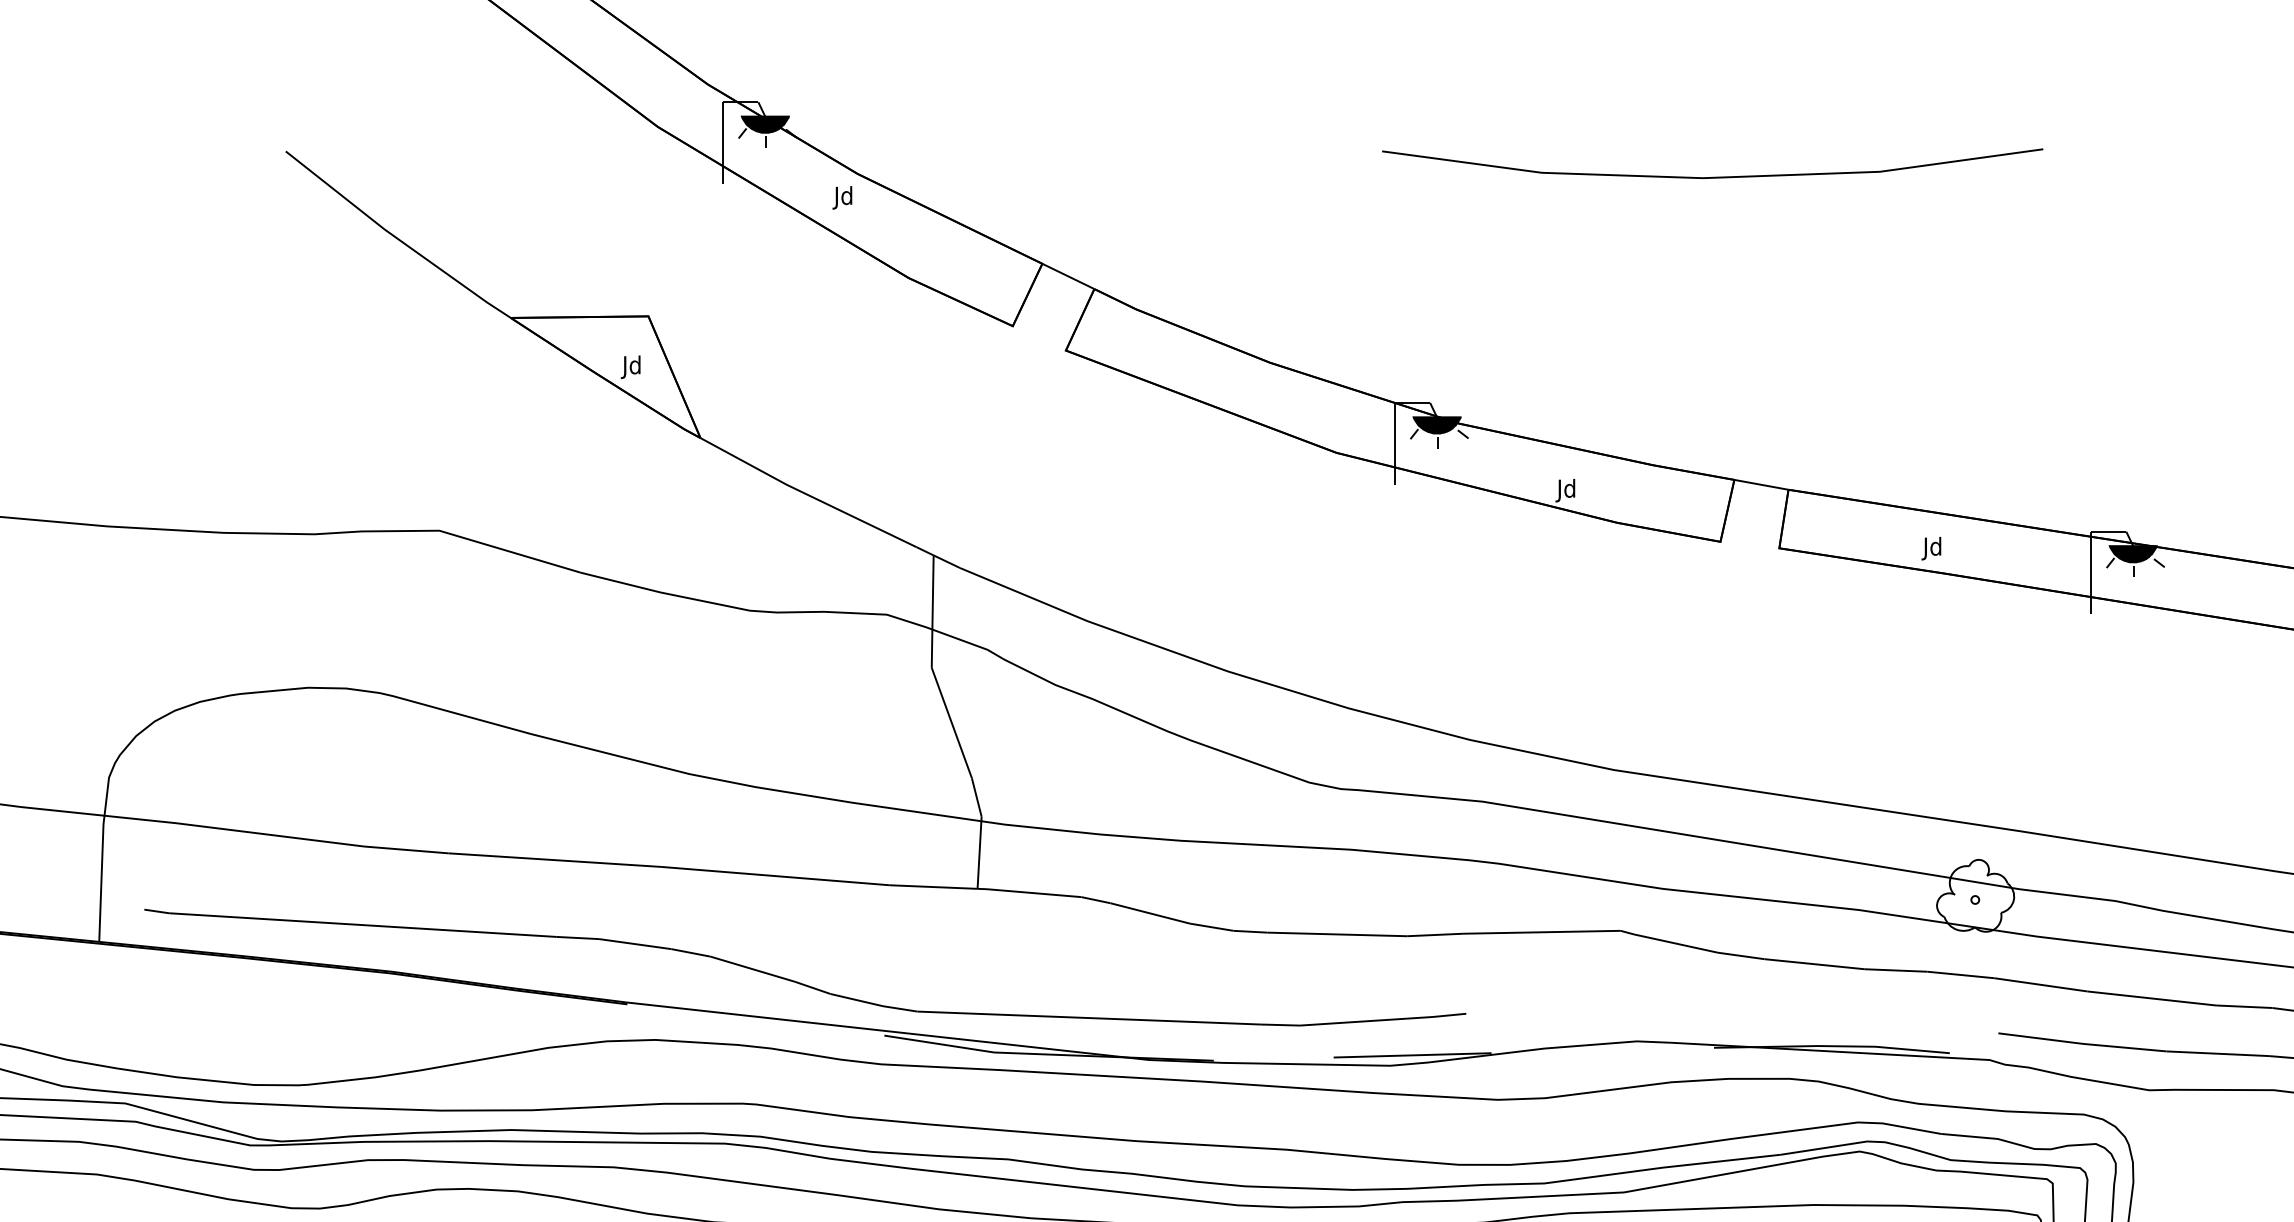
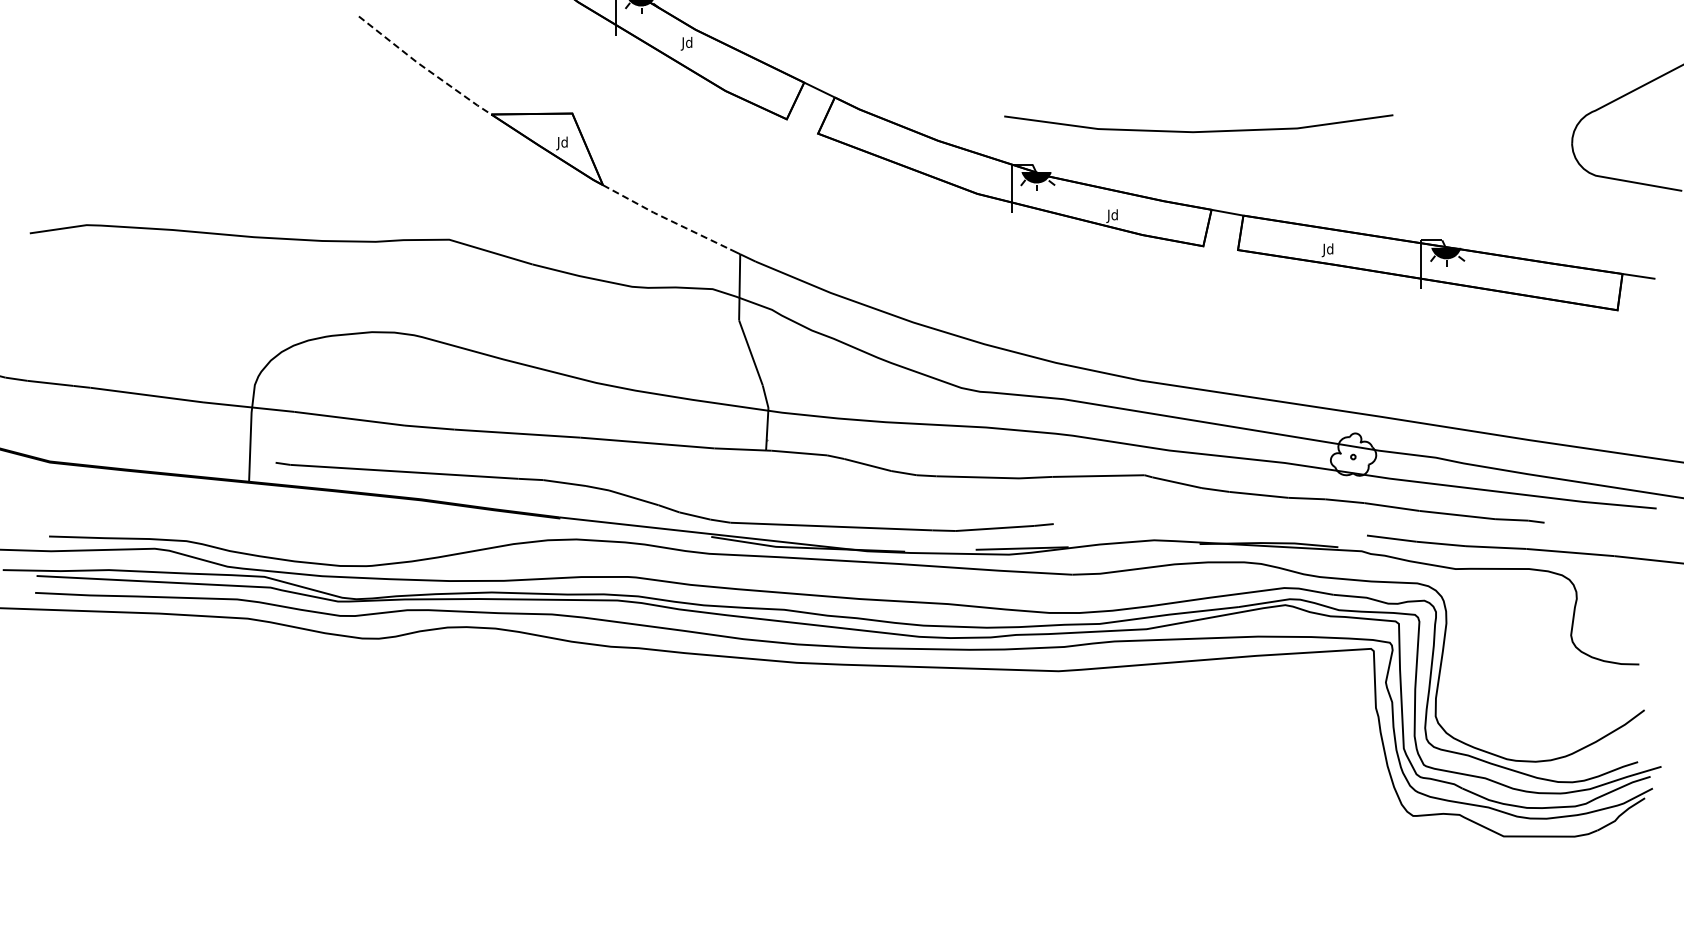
line: (1712, 176) -> (1198, 131), moved
line: (395, 238) -> (423, 67), solid -> dashed
line: (806, 494) -> (665, 218), solid -> dashed

